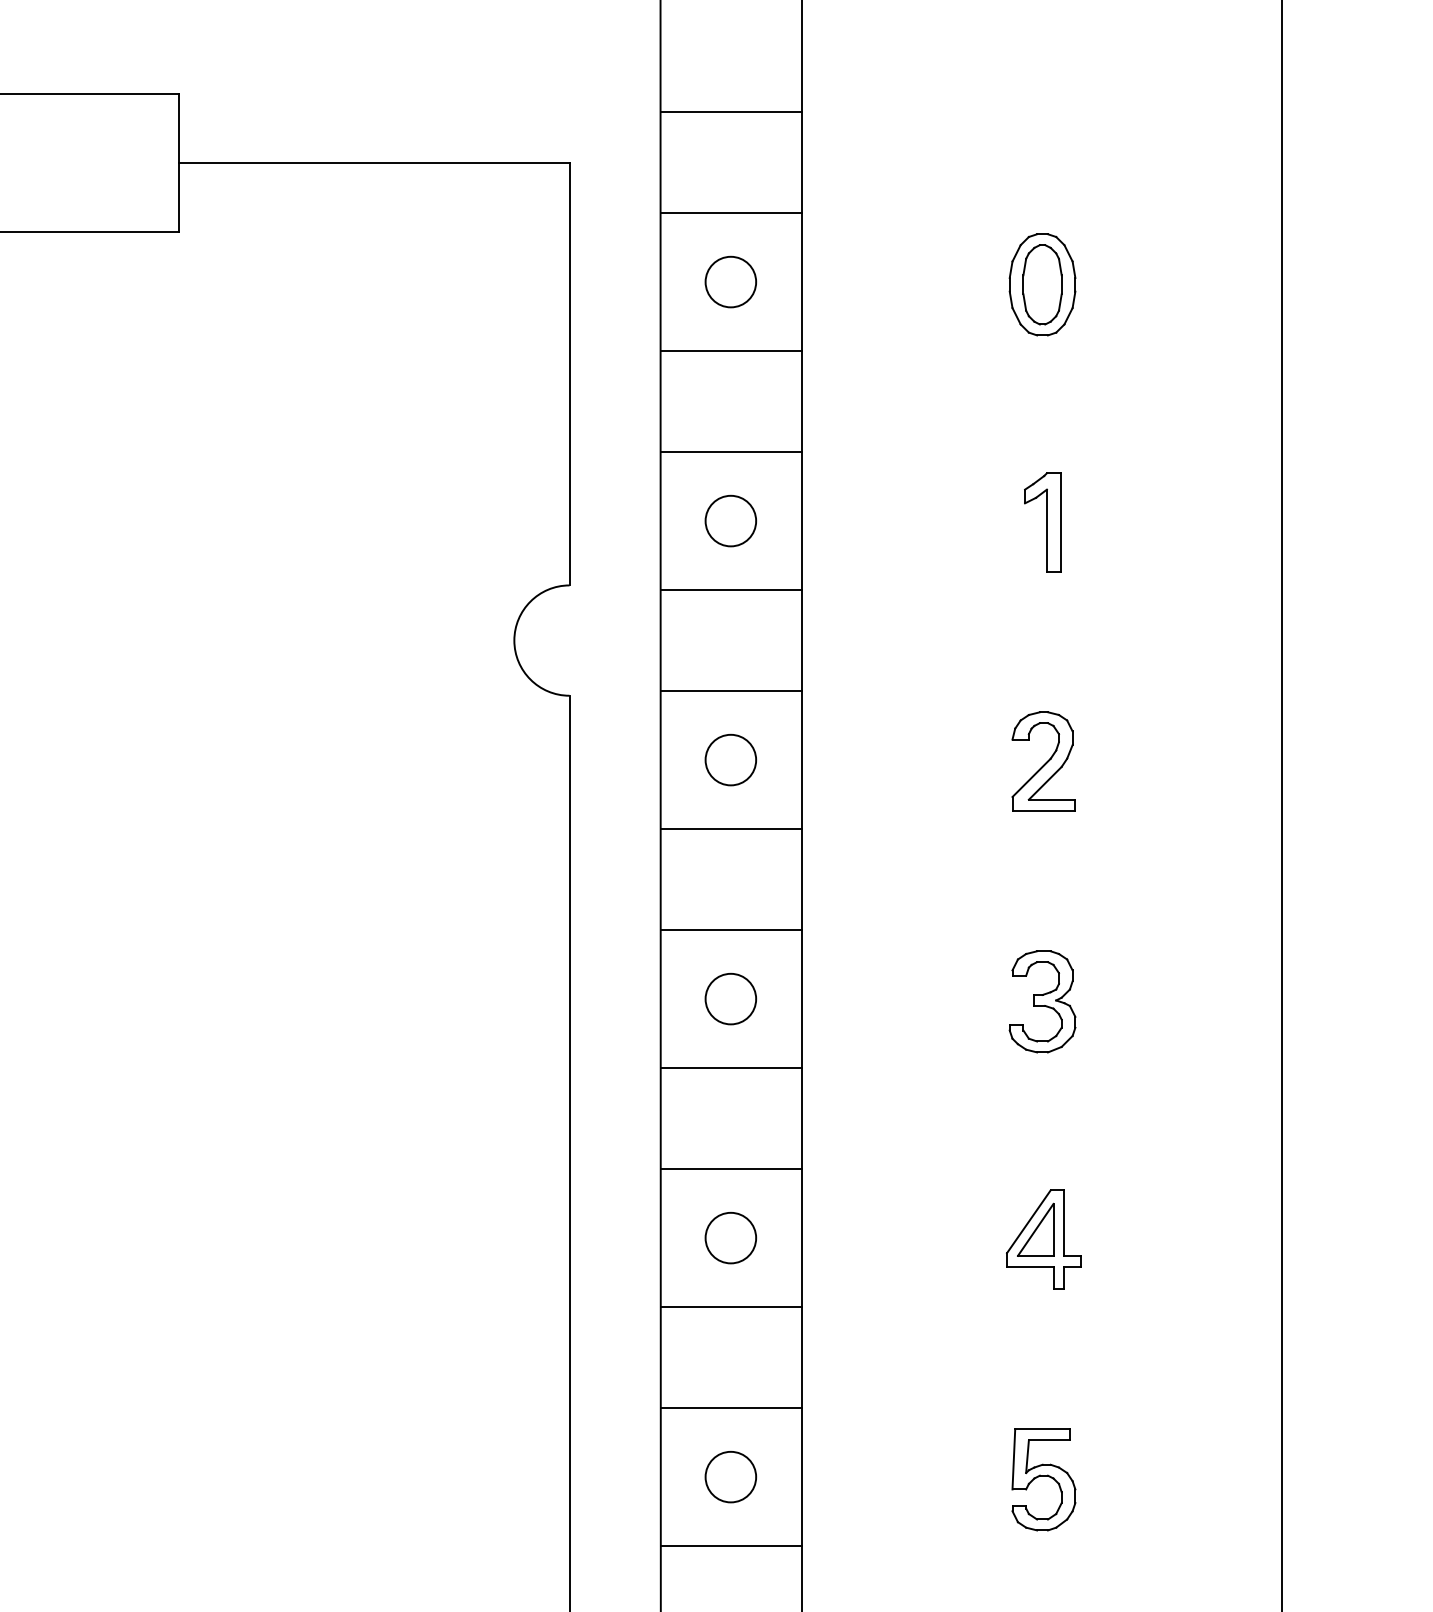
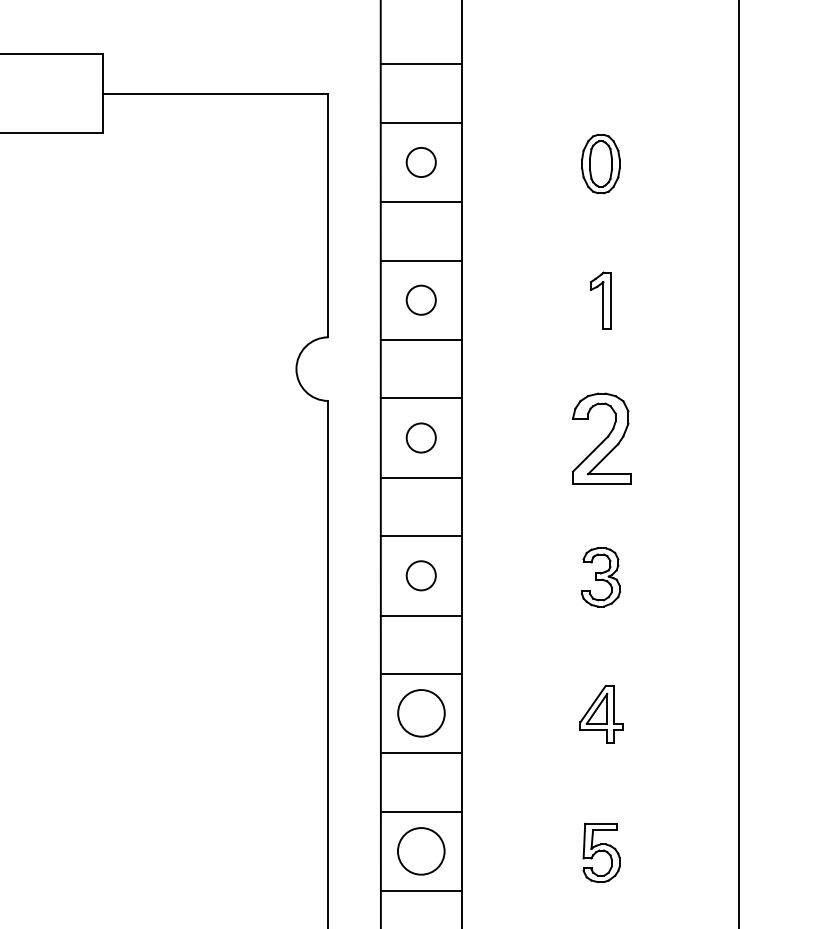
part: (1043, 760) -> (601, 438), size x1.6
circle: (729, 1237) -> (420, 713), size x1.6
circle: (729, 1475) -> (420, 850), size x1.6

